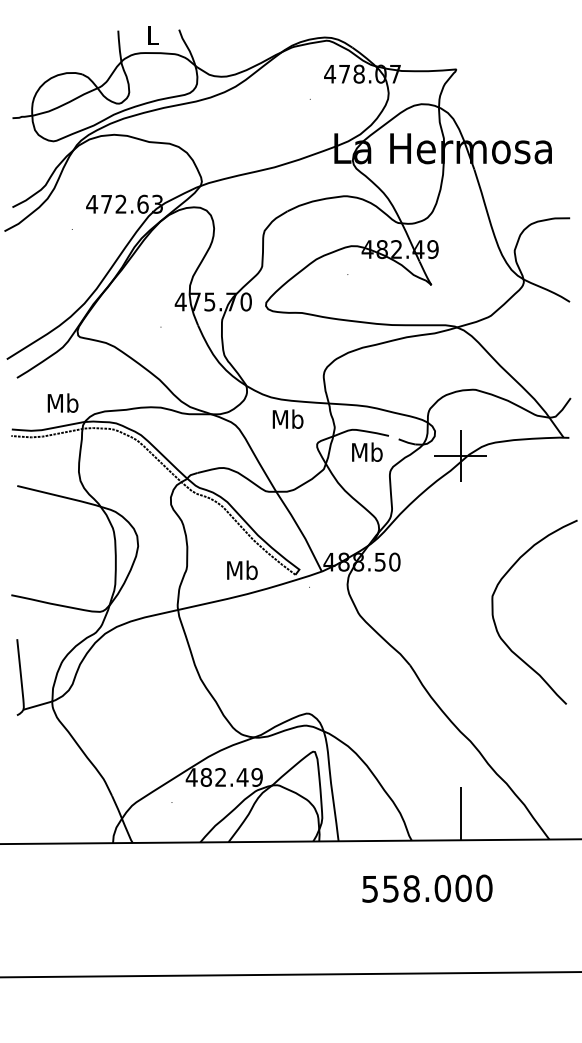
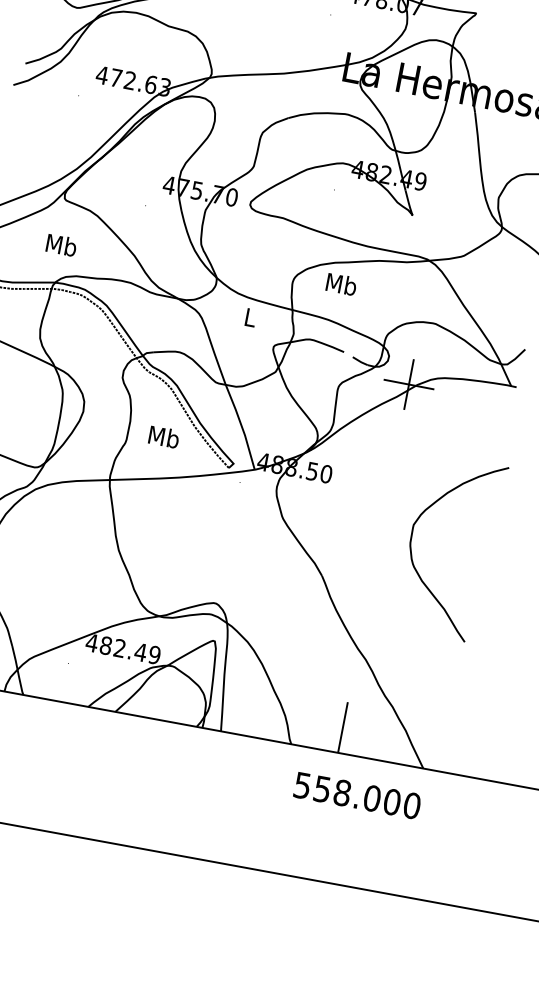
text: (62, 402) -> (61, 244), moved
text: (287, 418) -> (250, 316), Mb -> L
text: (367, 451) -> (341, 283), moved
text: (242, 569) -> (164, 436), moved
text: (427, 888) -> (357, 795), moved

